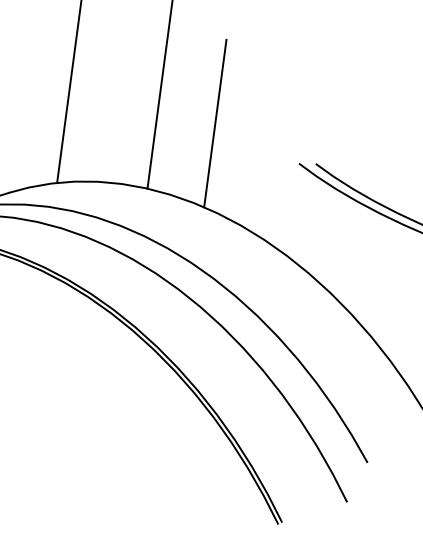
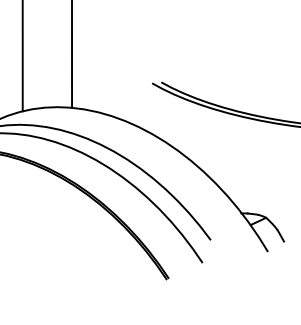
line: (216, 123) -> (104, 67), removed

